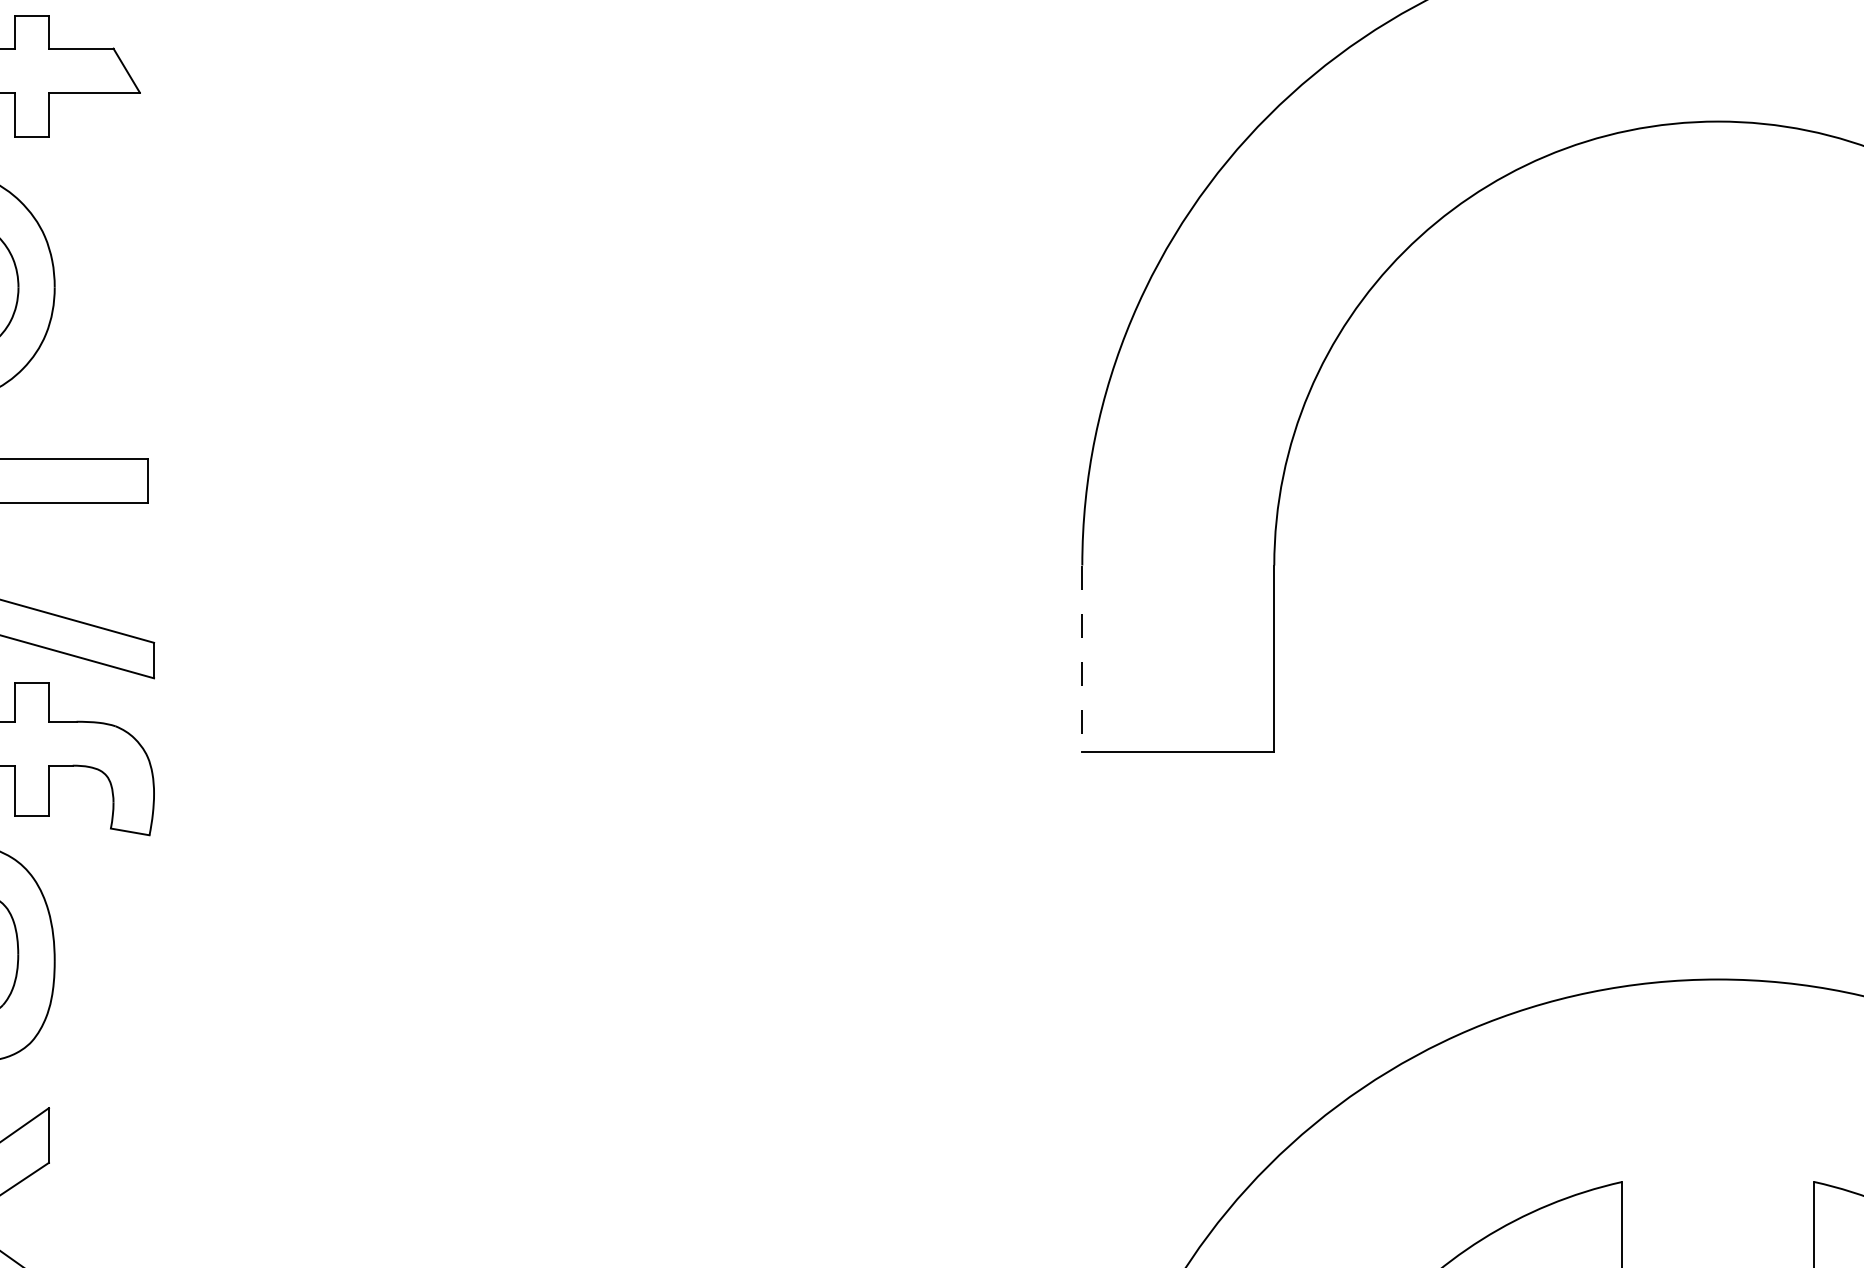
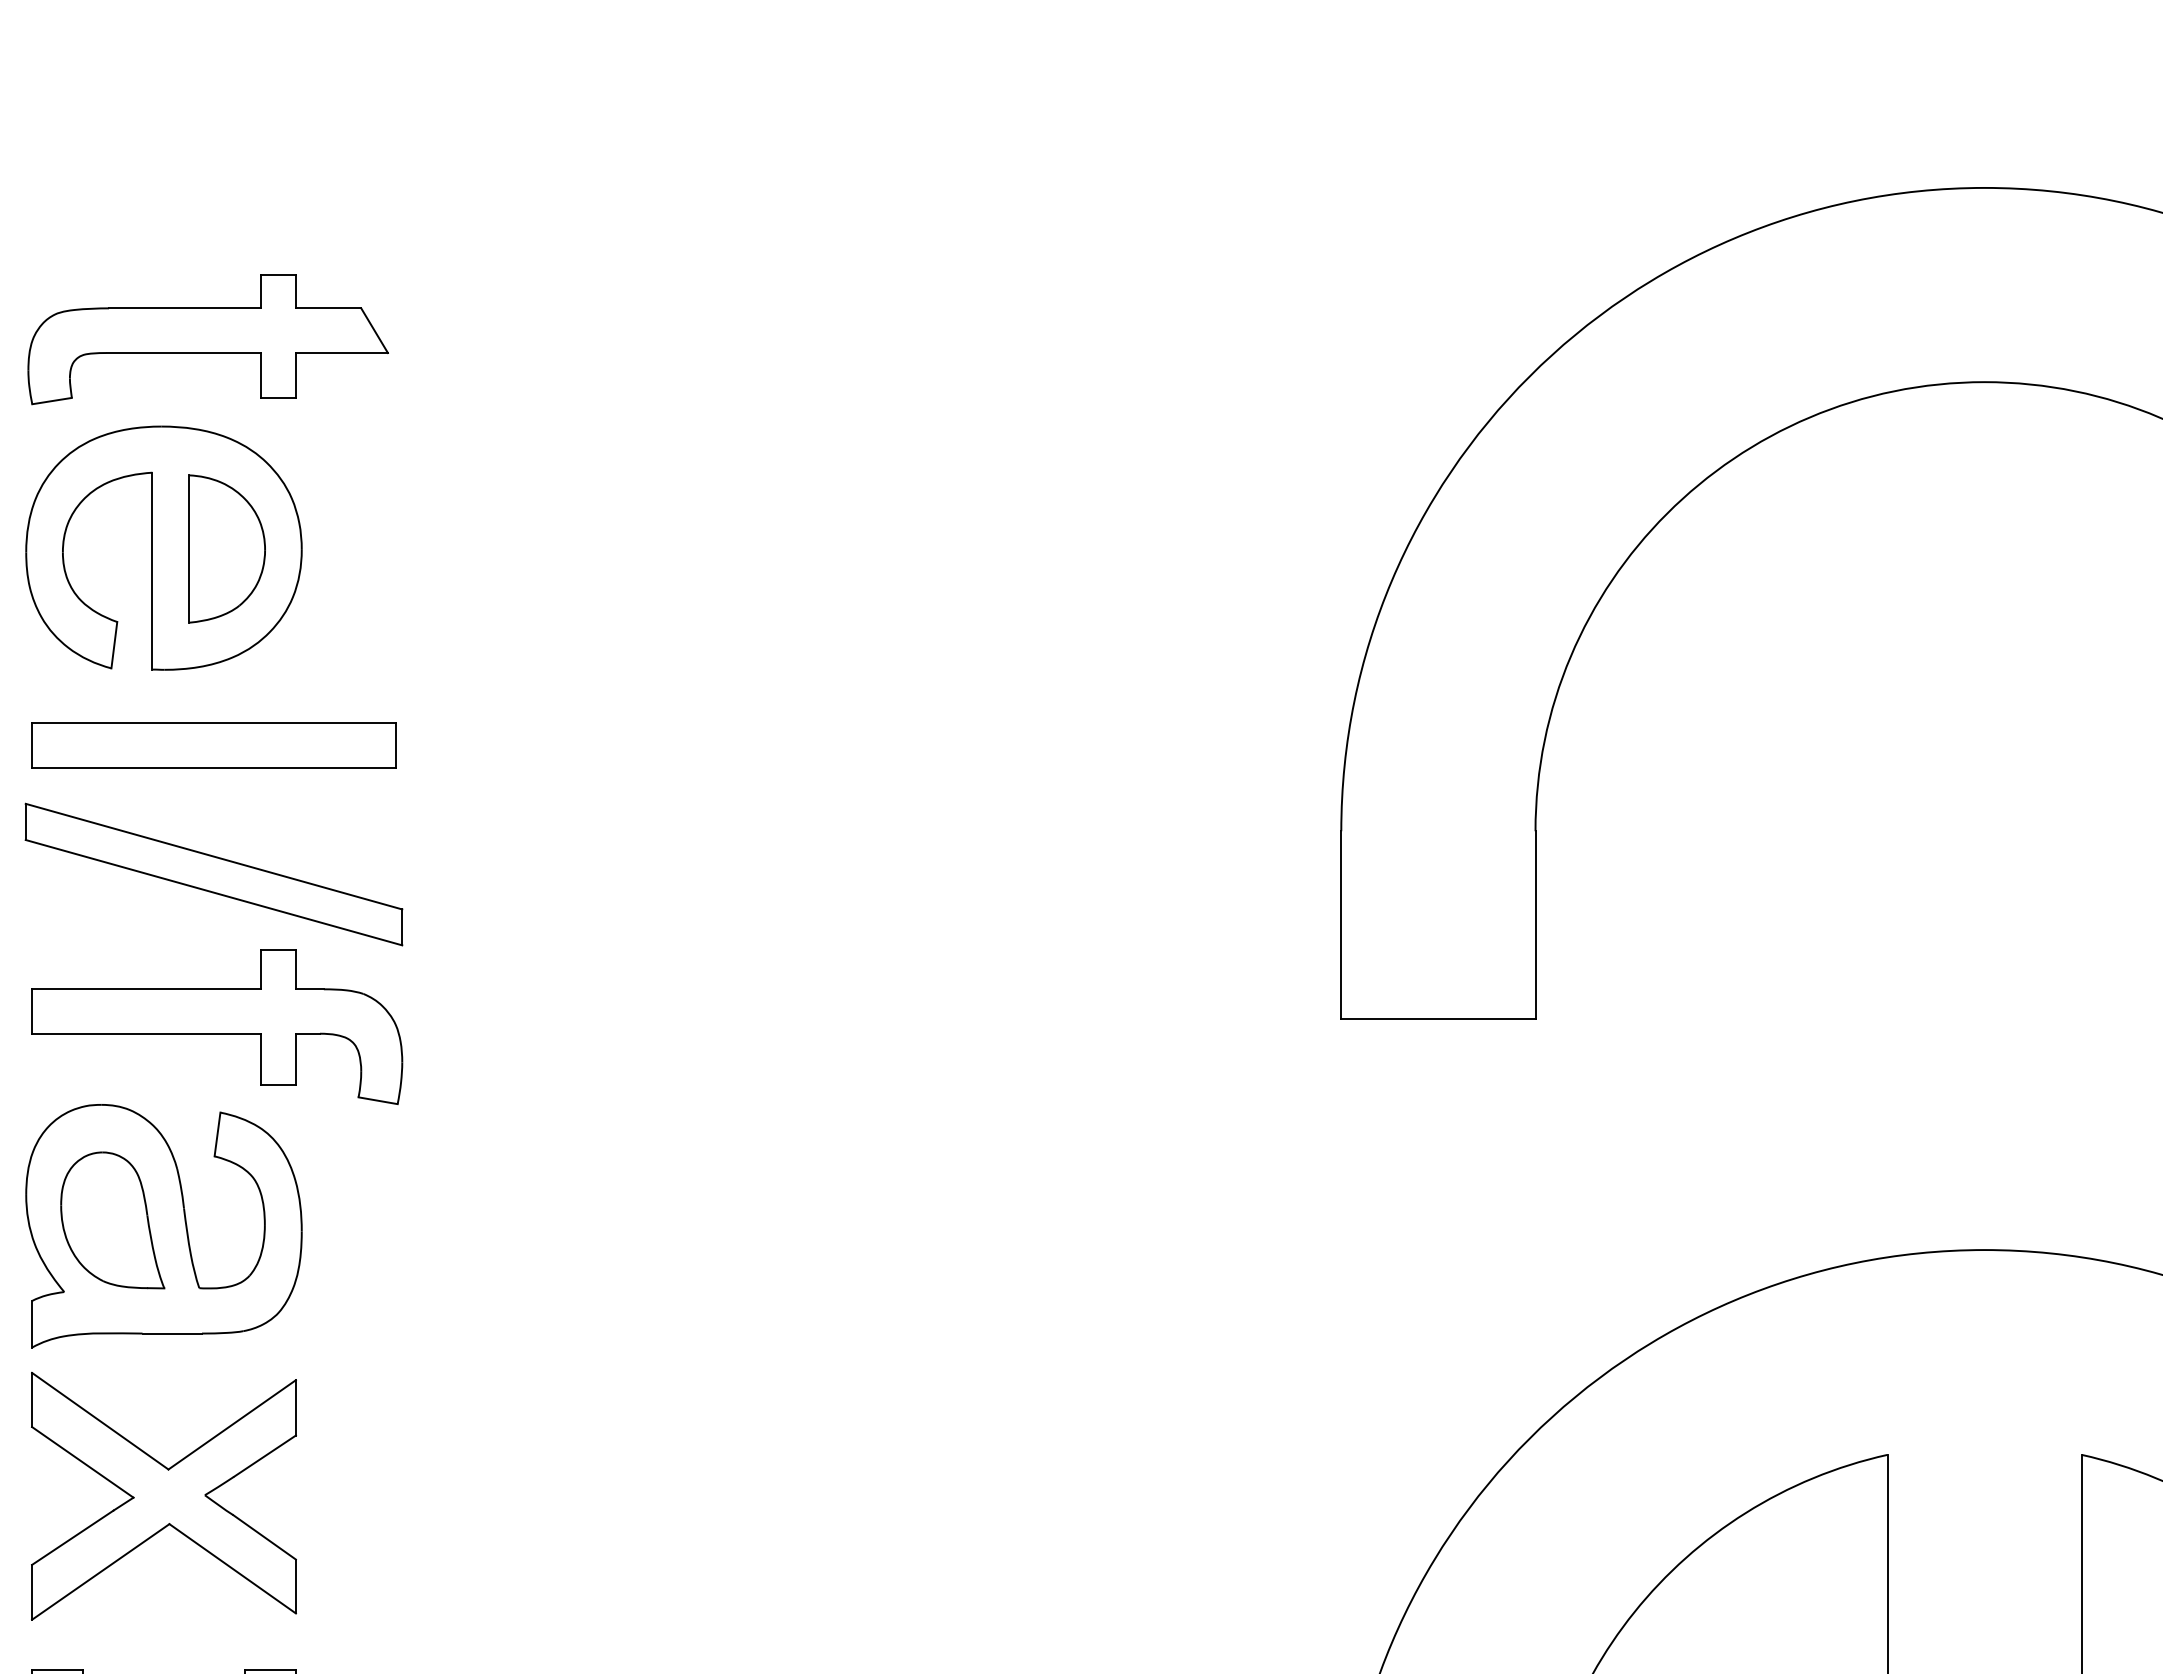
line: (1082, 658) -> (1341, 925), dashed -> solid

